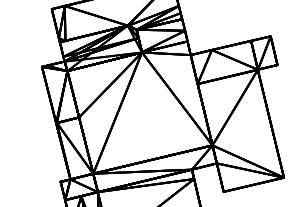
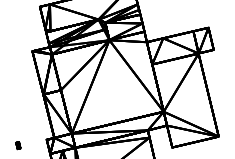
part: (23, 188) -> (18, 144), added

